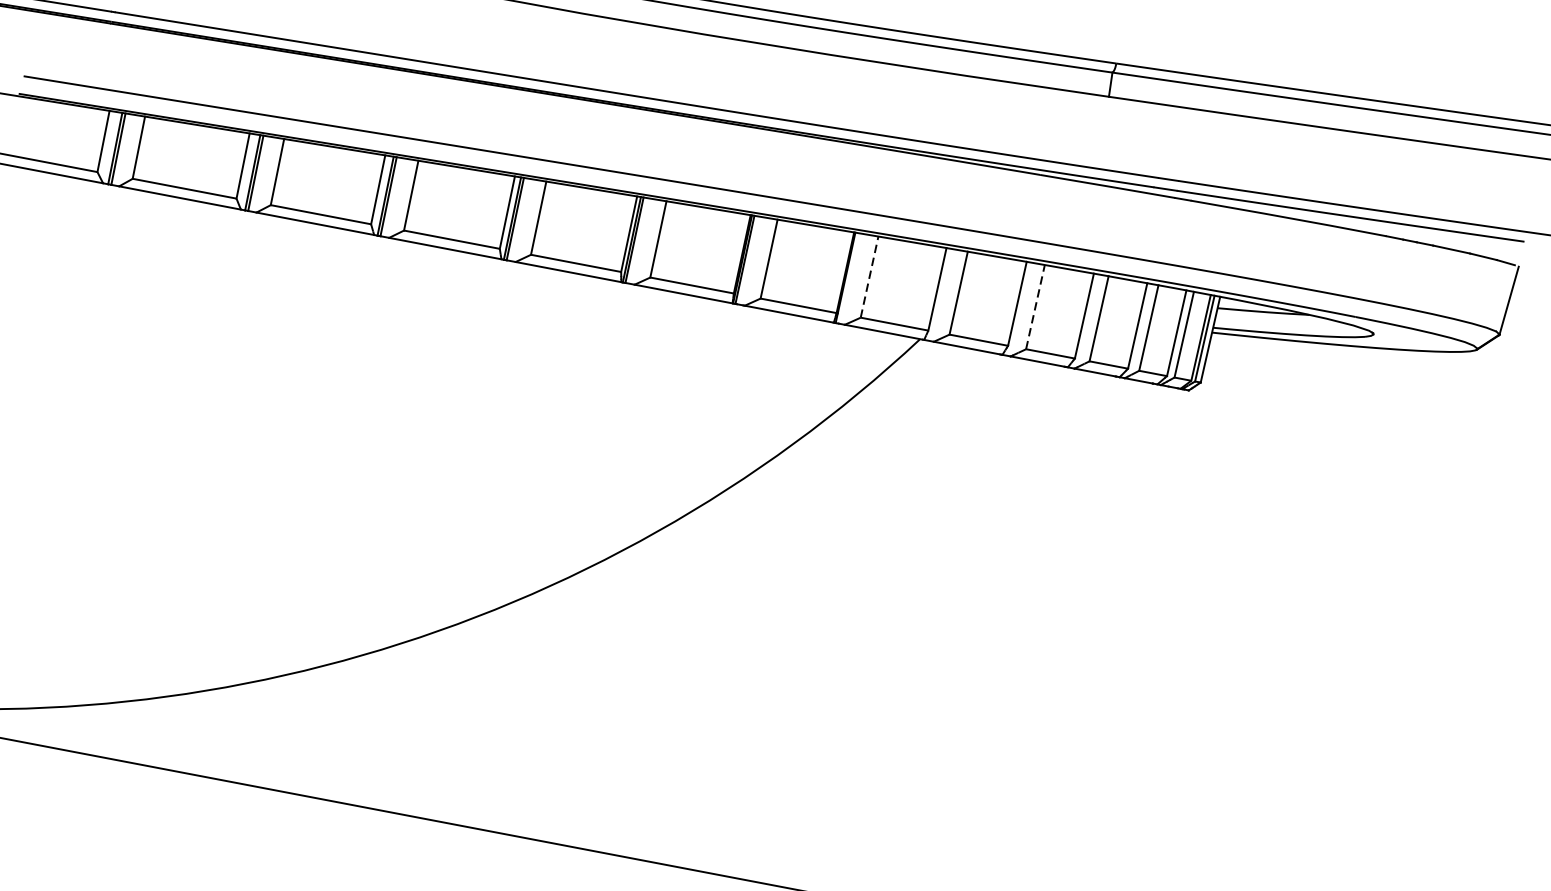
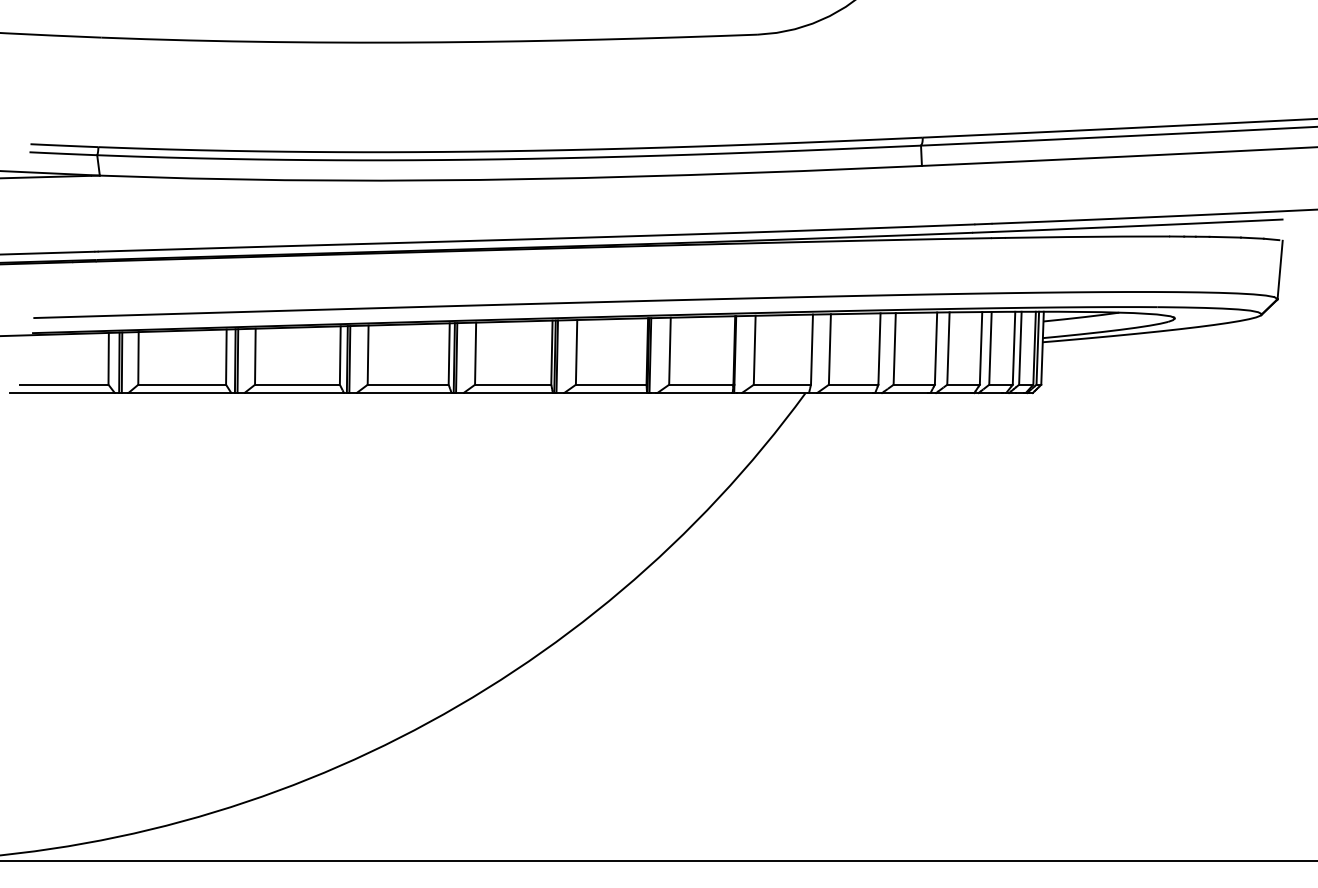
line: (869, 276) -> (754, 349), dashed -> solid
line: (1035, 306) -> (894, 348), dashed -> solid

